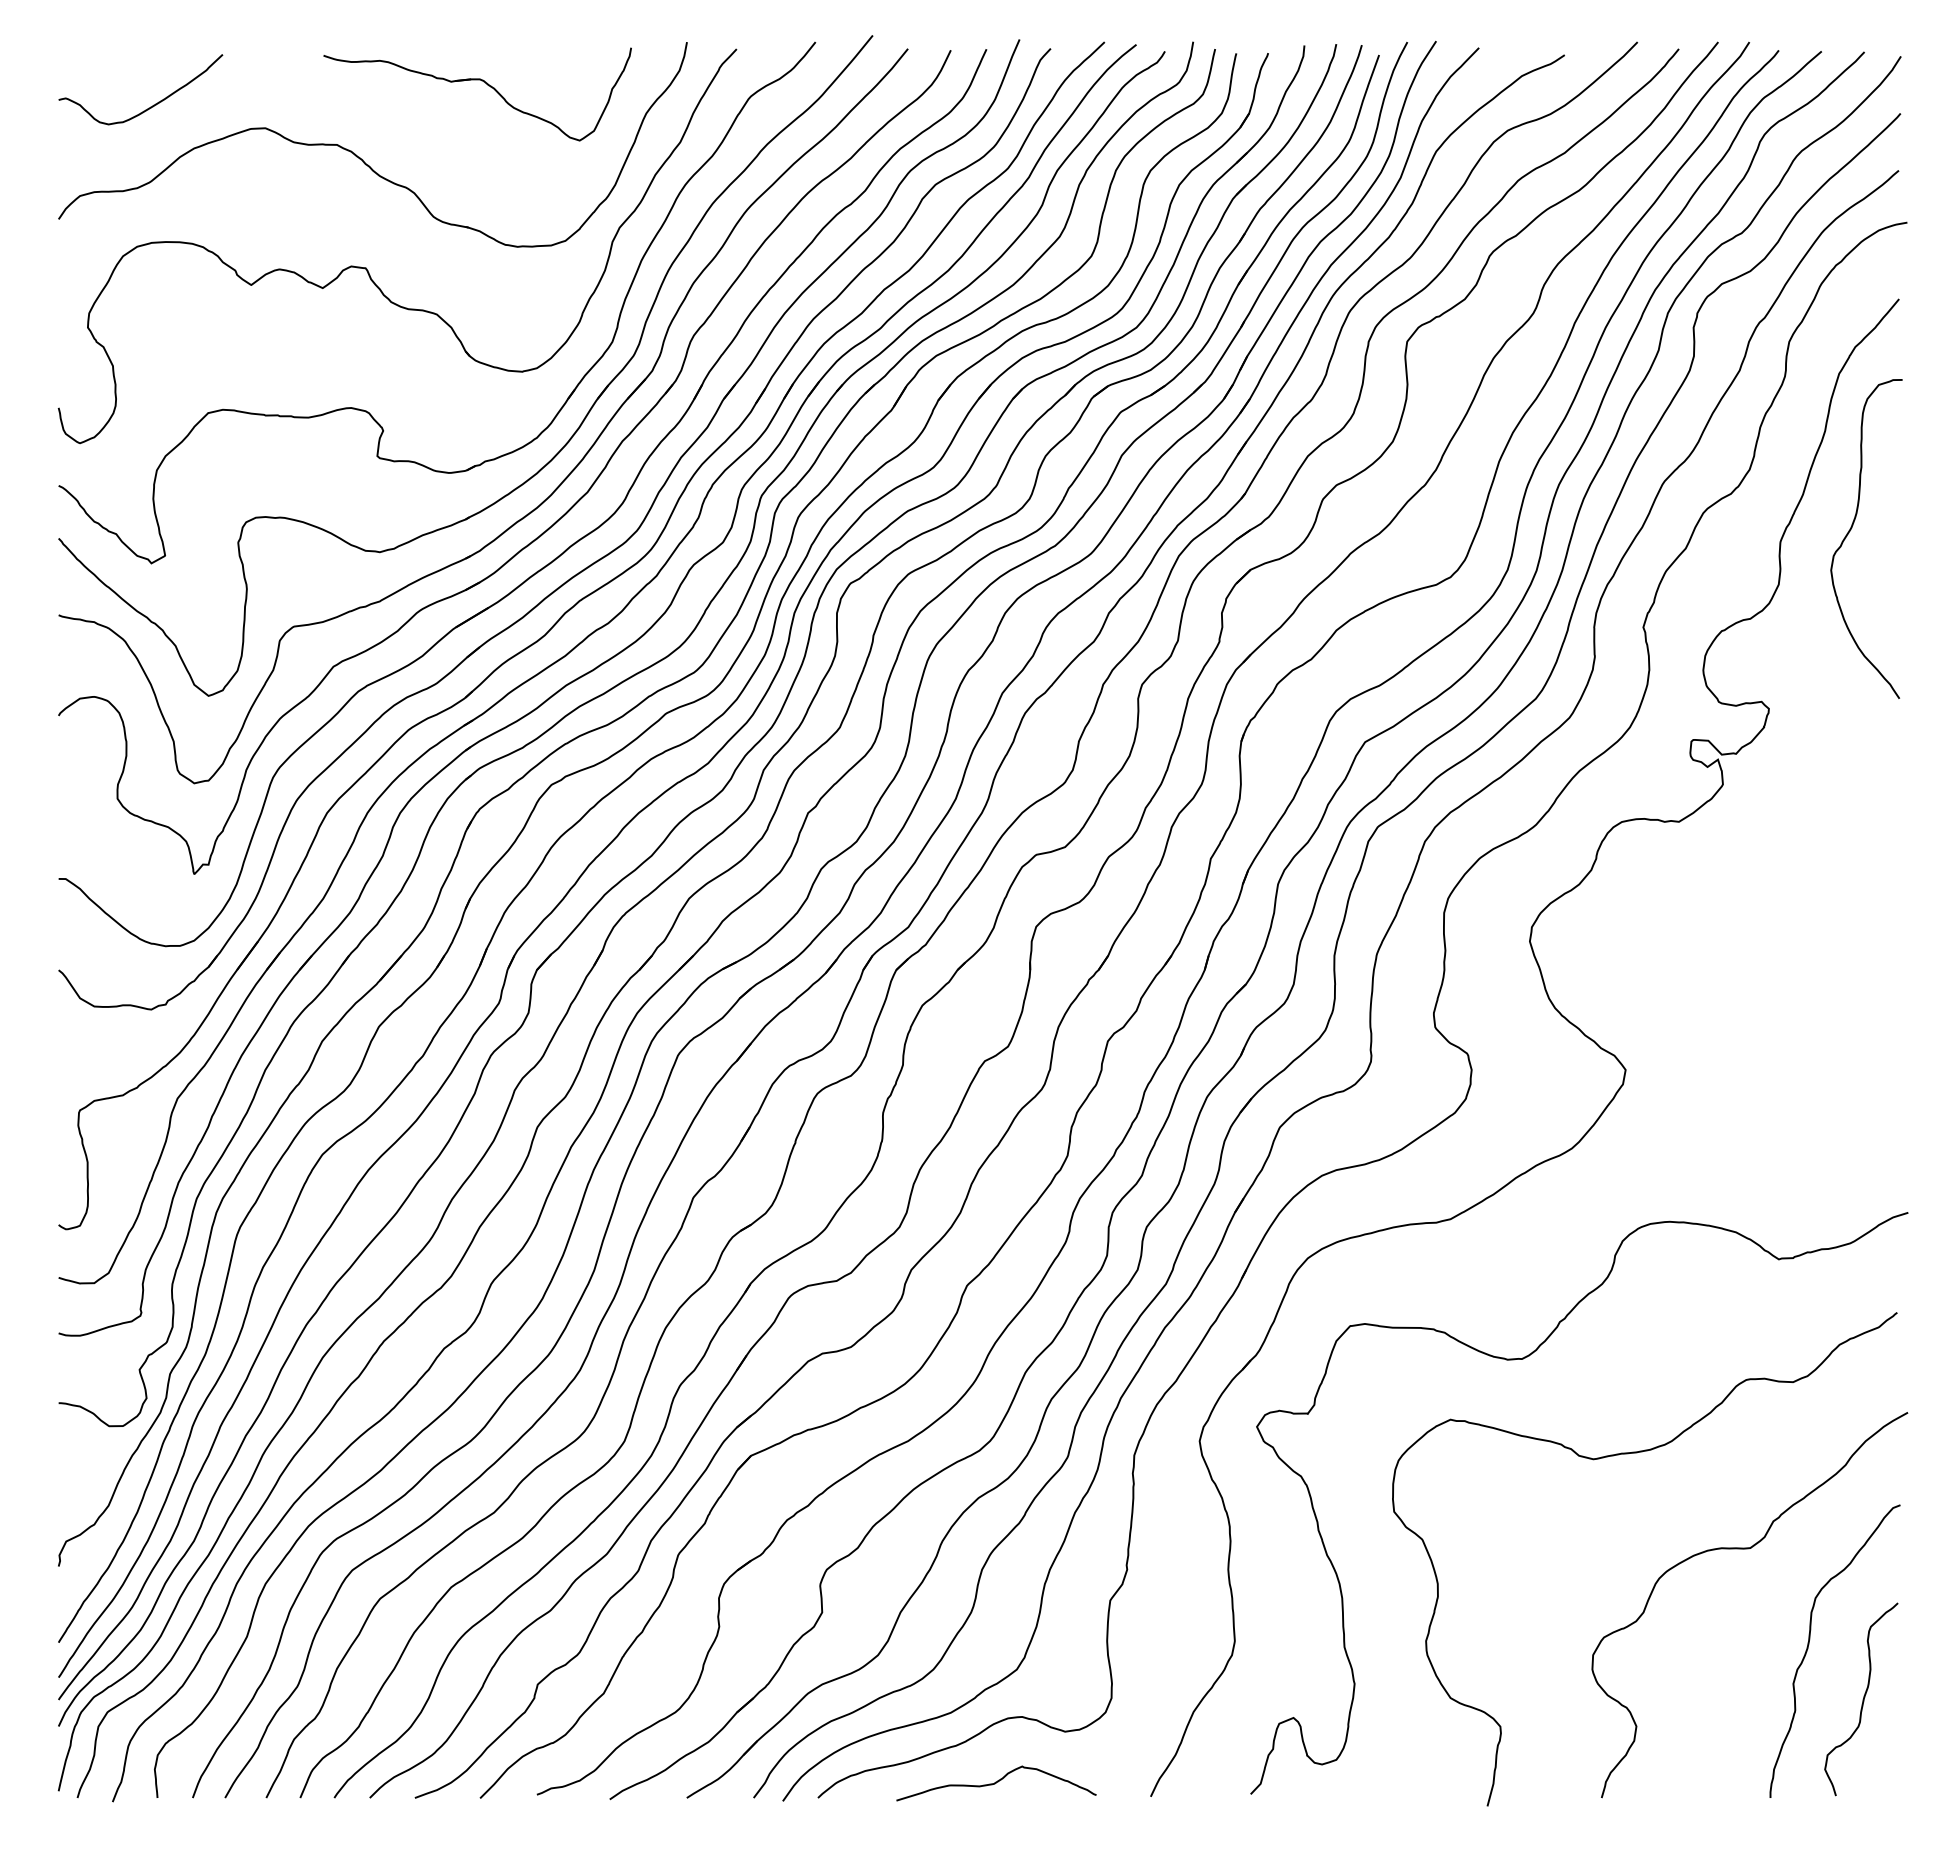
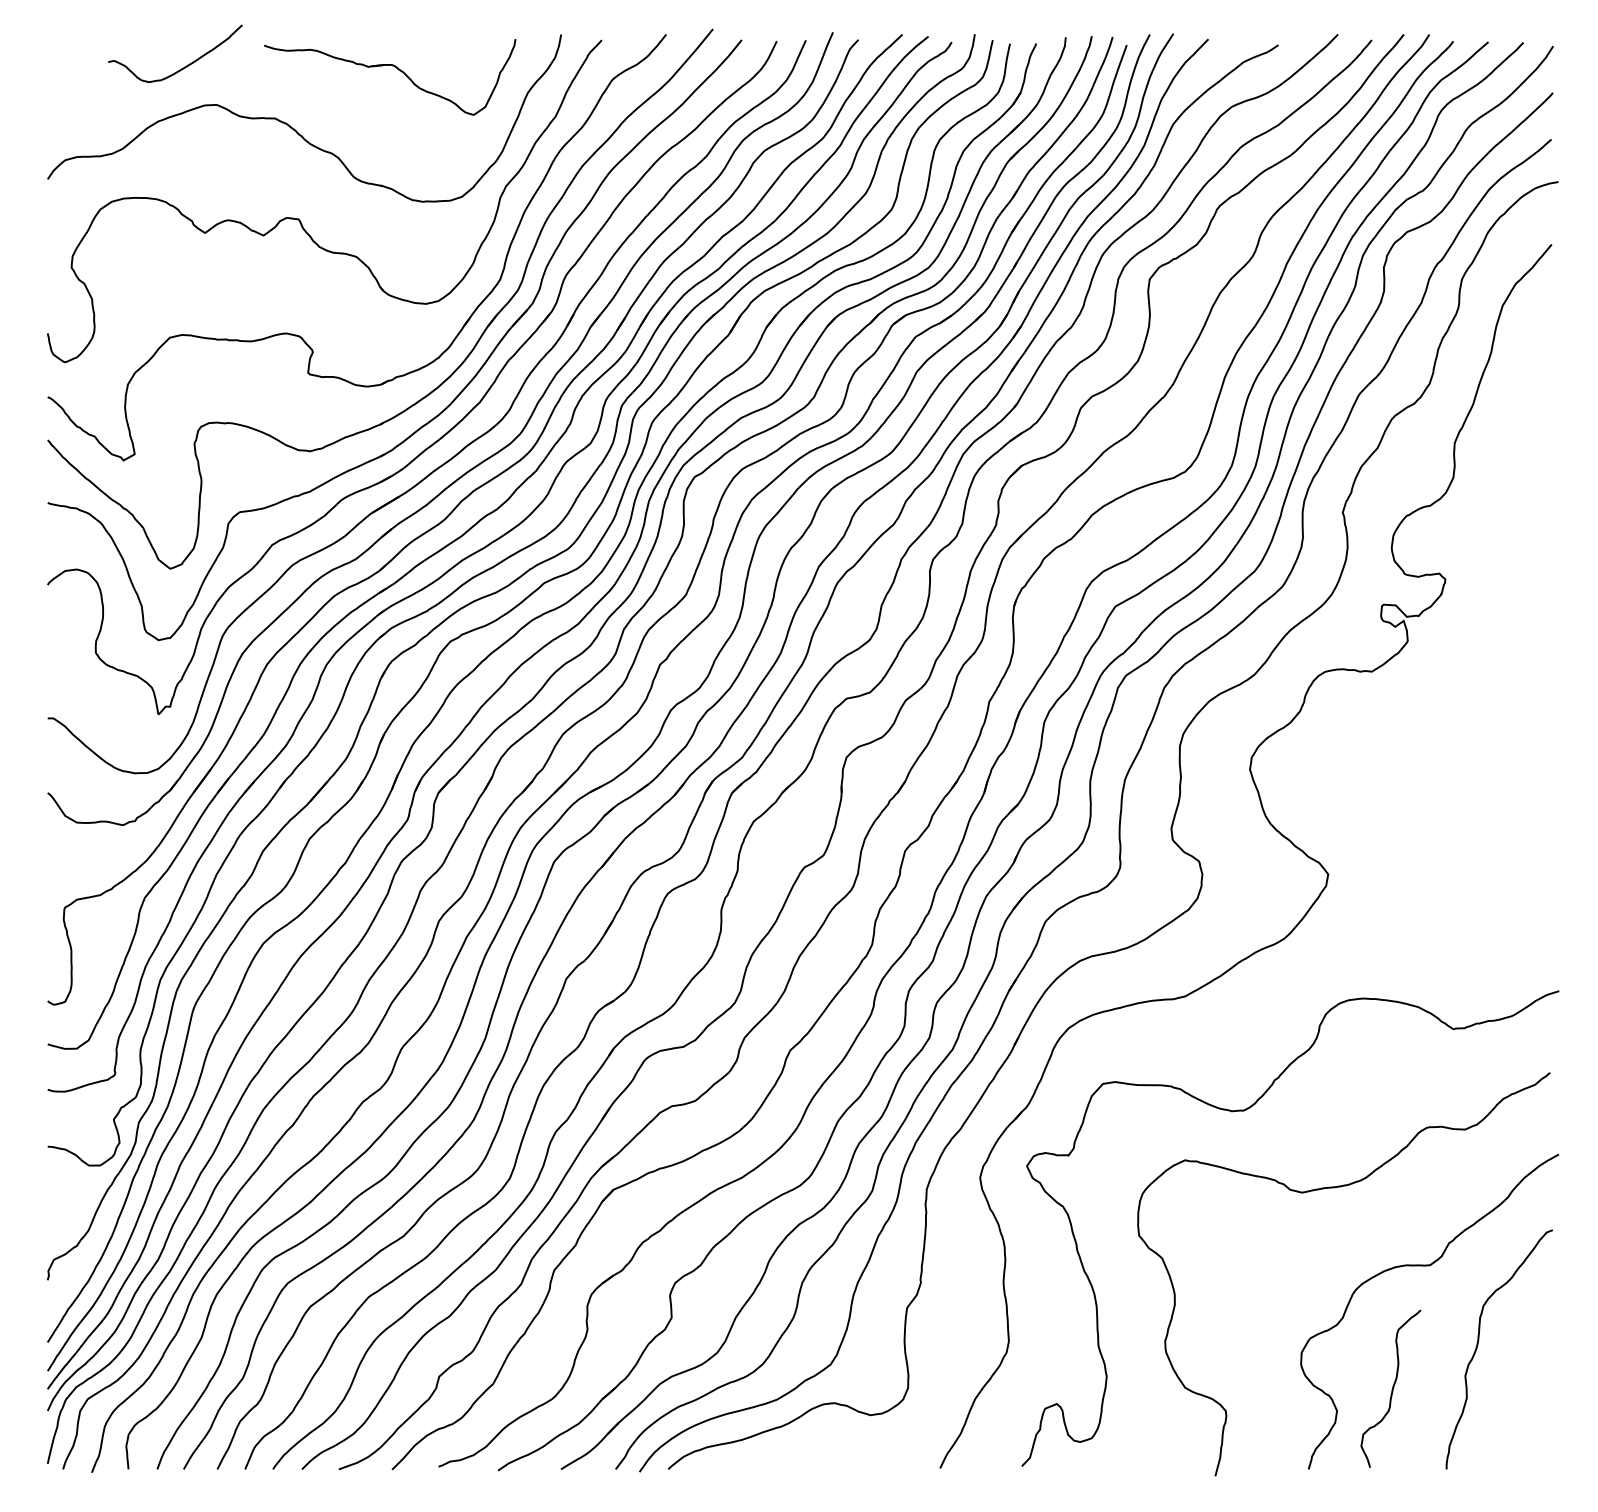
curve: (150, 106) -> (183, 67), moved
curve: (1850, 531) -> (1512, 434), removed
curve: (1862, 1699) -> (1391, 1388), moved
curve: (996, 1783) -> (814, 1457), removed

